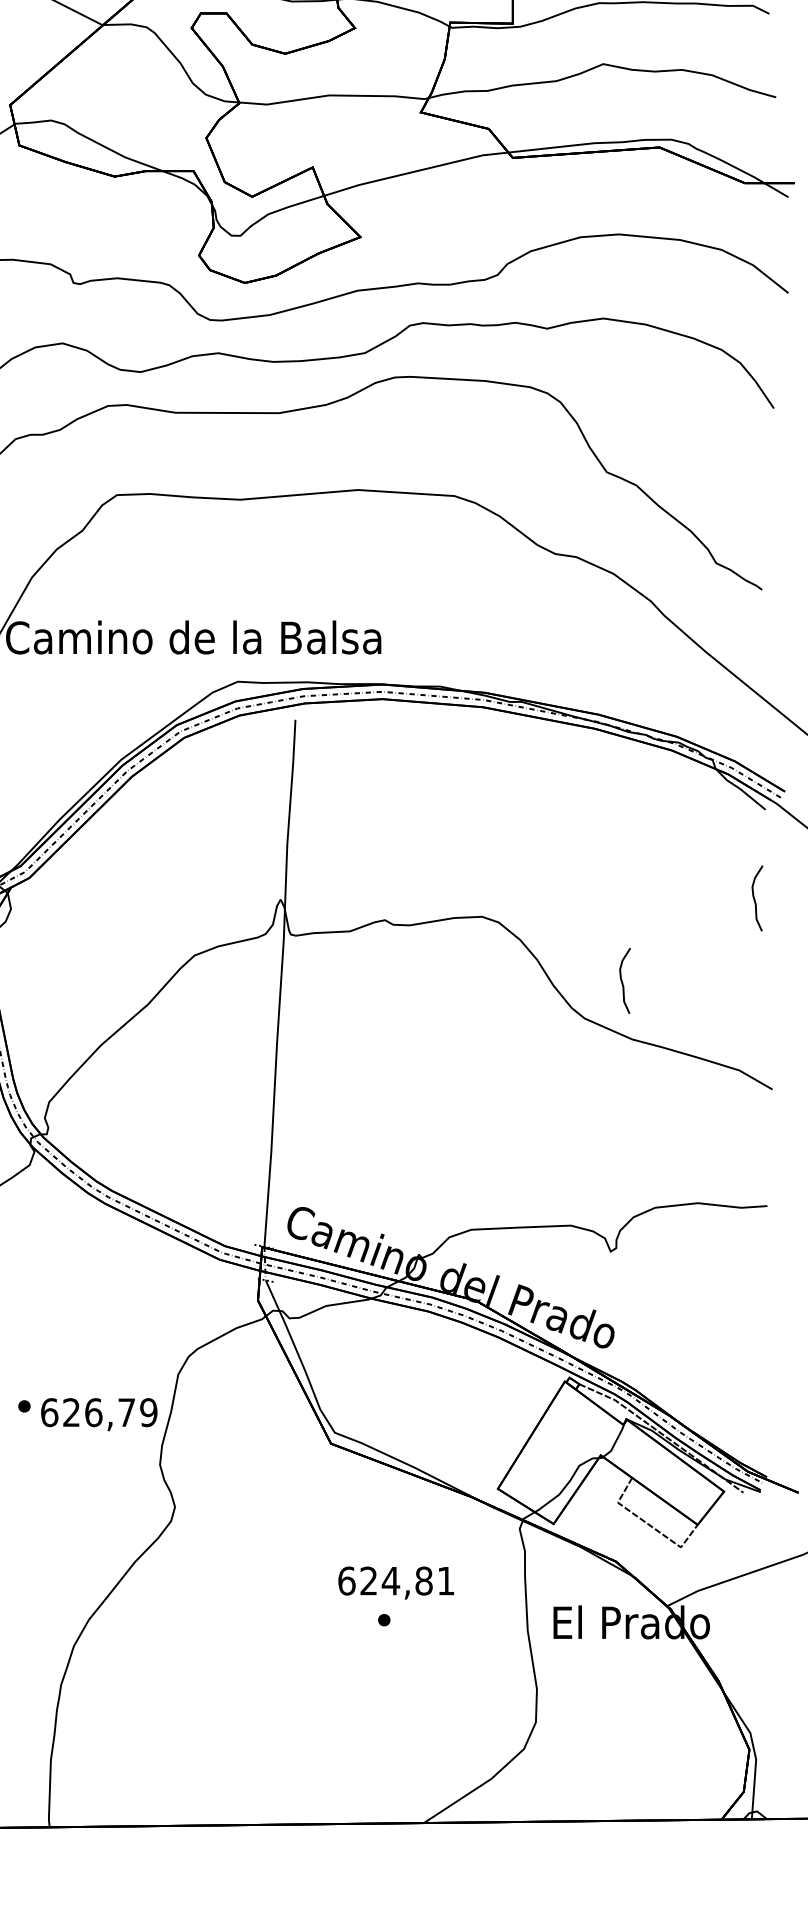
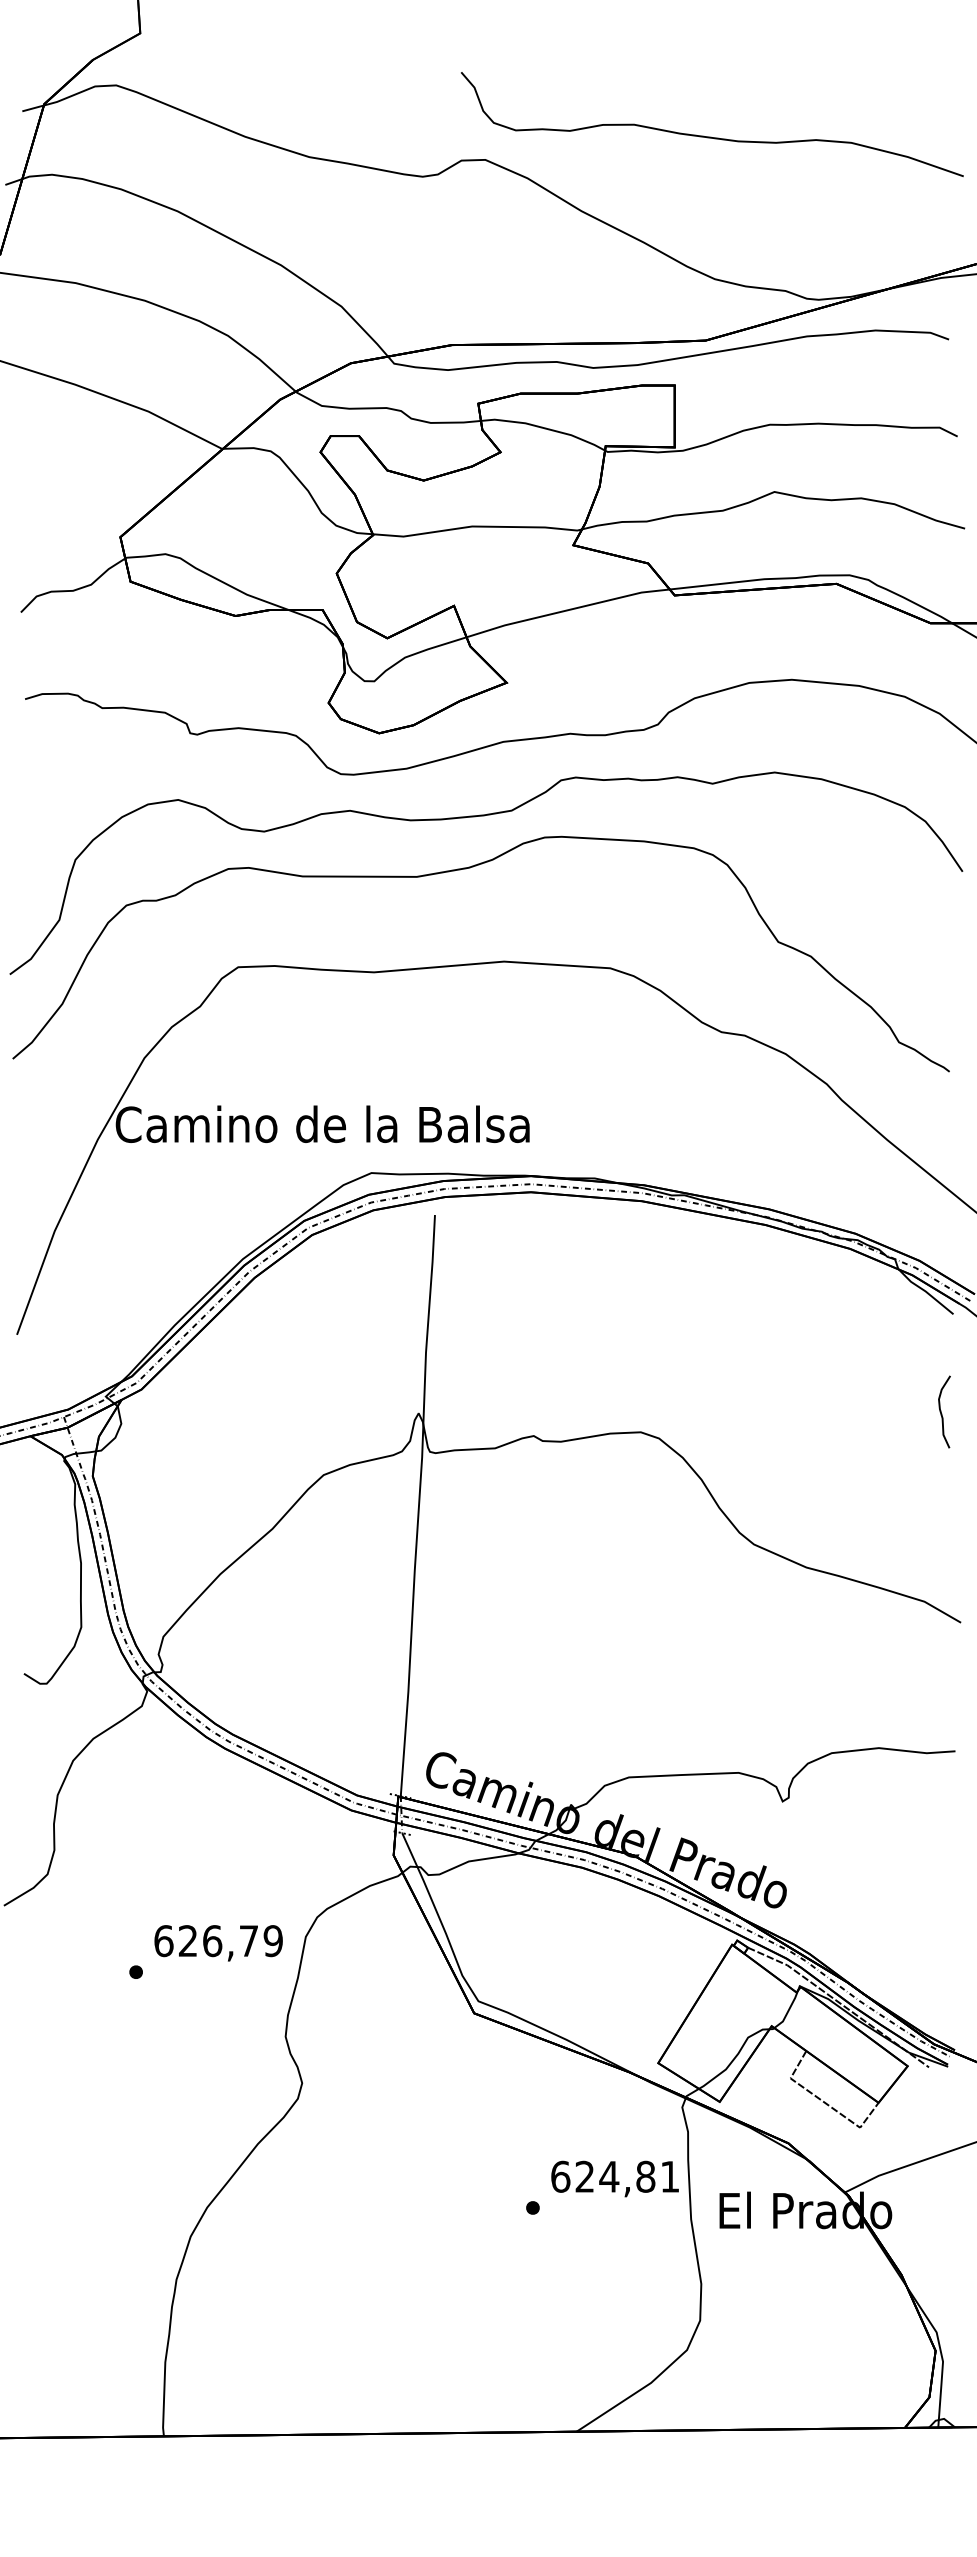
curve: (623, 982) -> (796, 1504), removed
text: (99, 1414) -> (218, 1943), moved
text: (395, 1582) -> (614, 2178), moved

